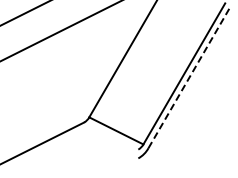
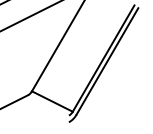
line: (189, 77) -> (107, 61), dashed -> solid

